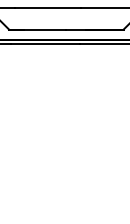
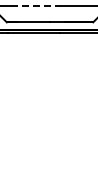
line: (48, 8) -> (36, 6), solid -> dashed

